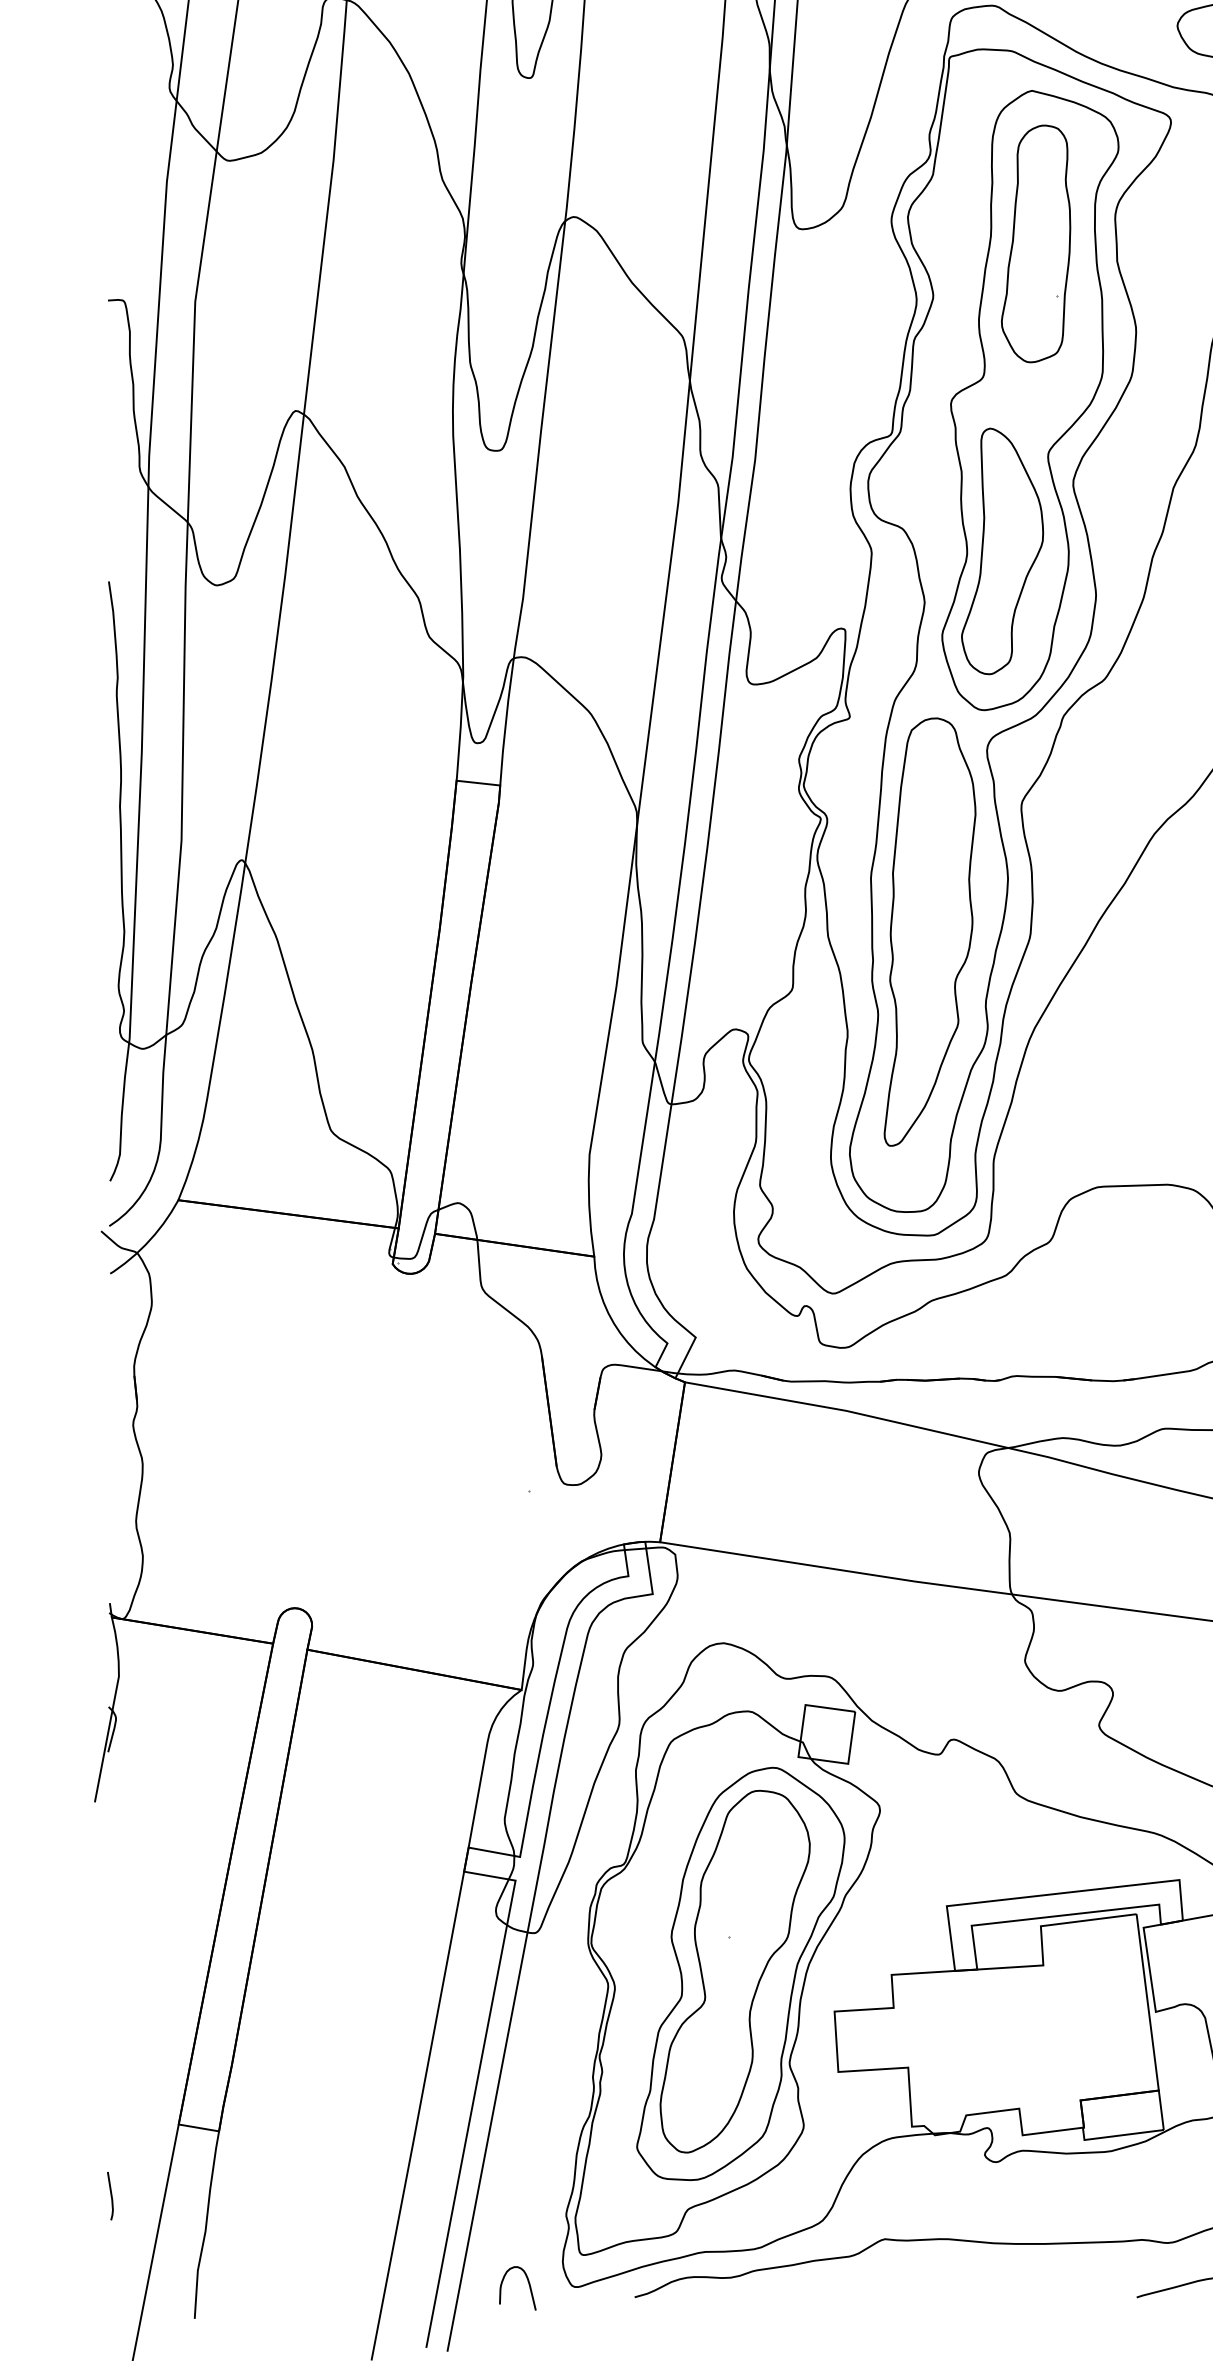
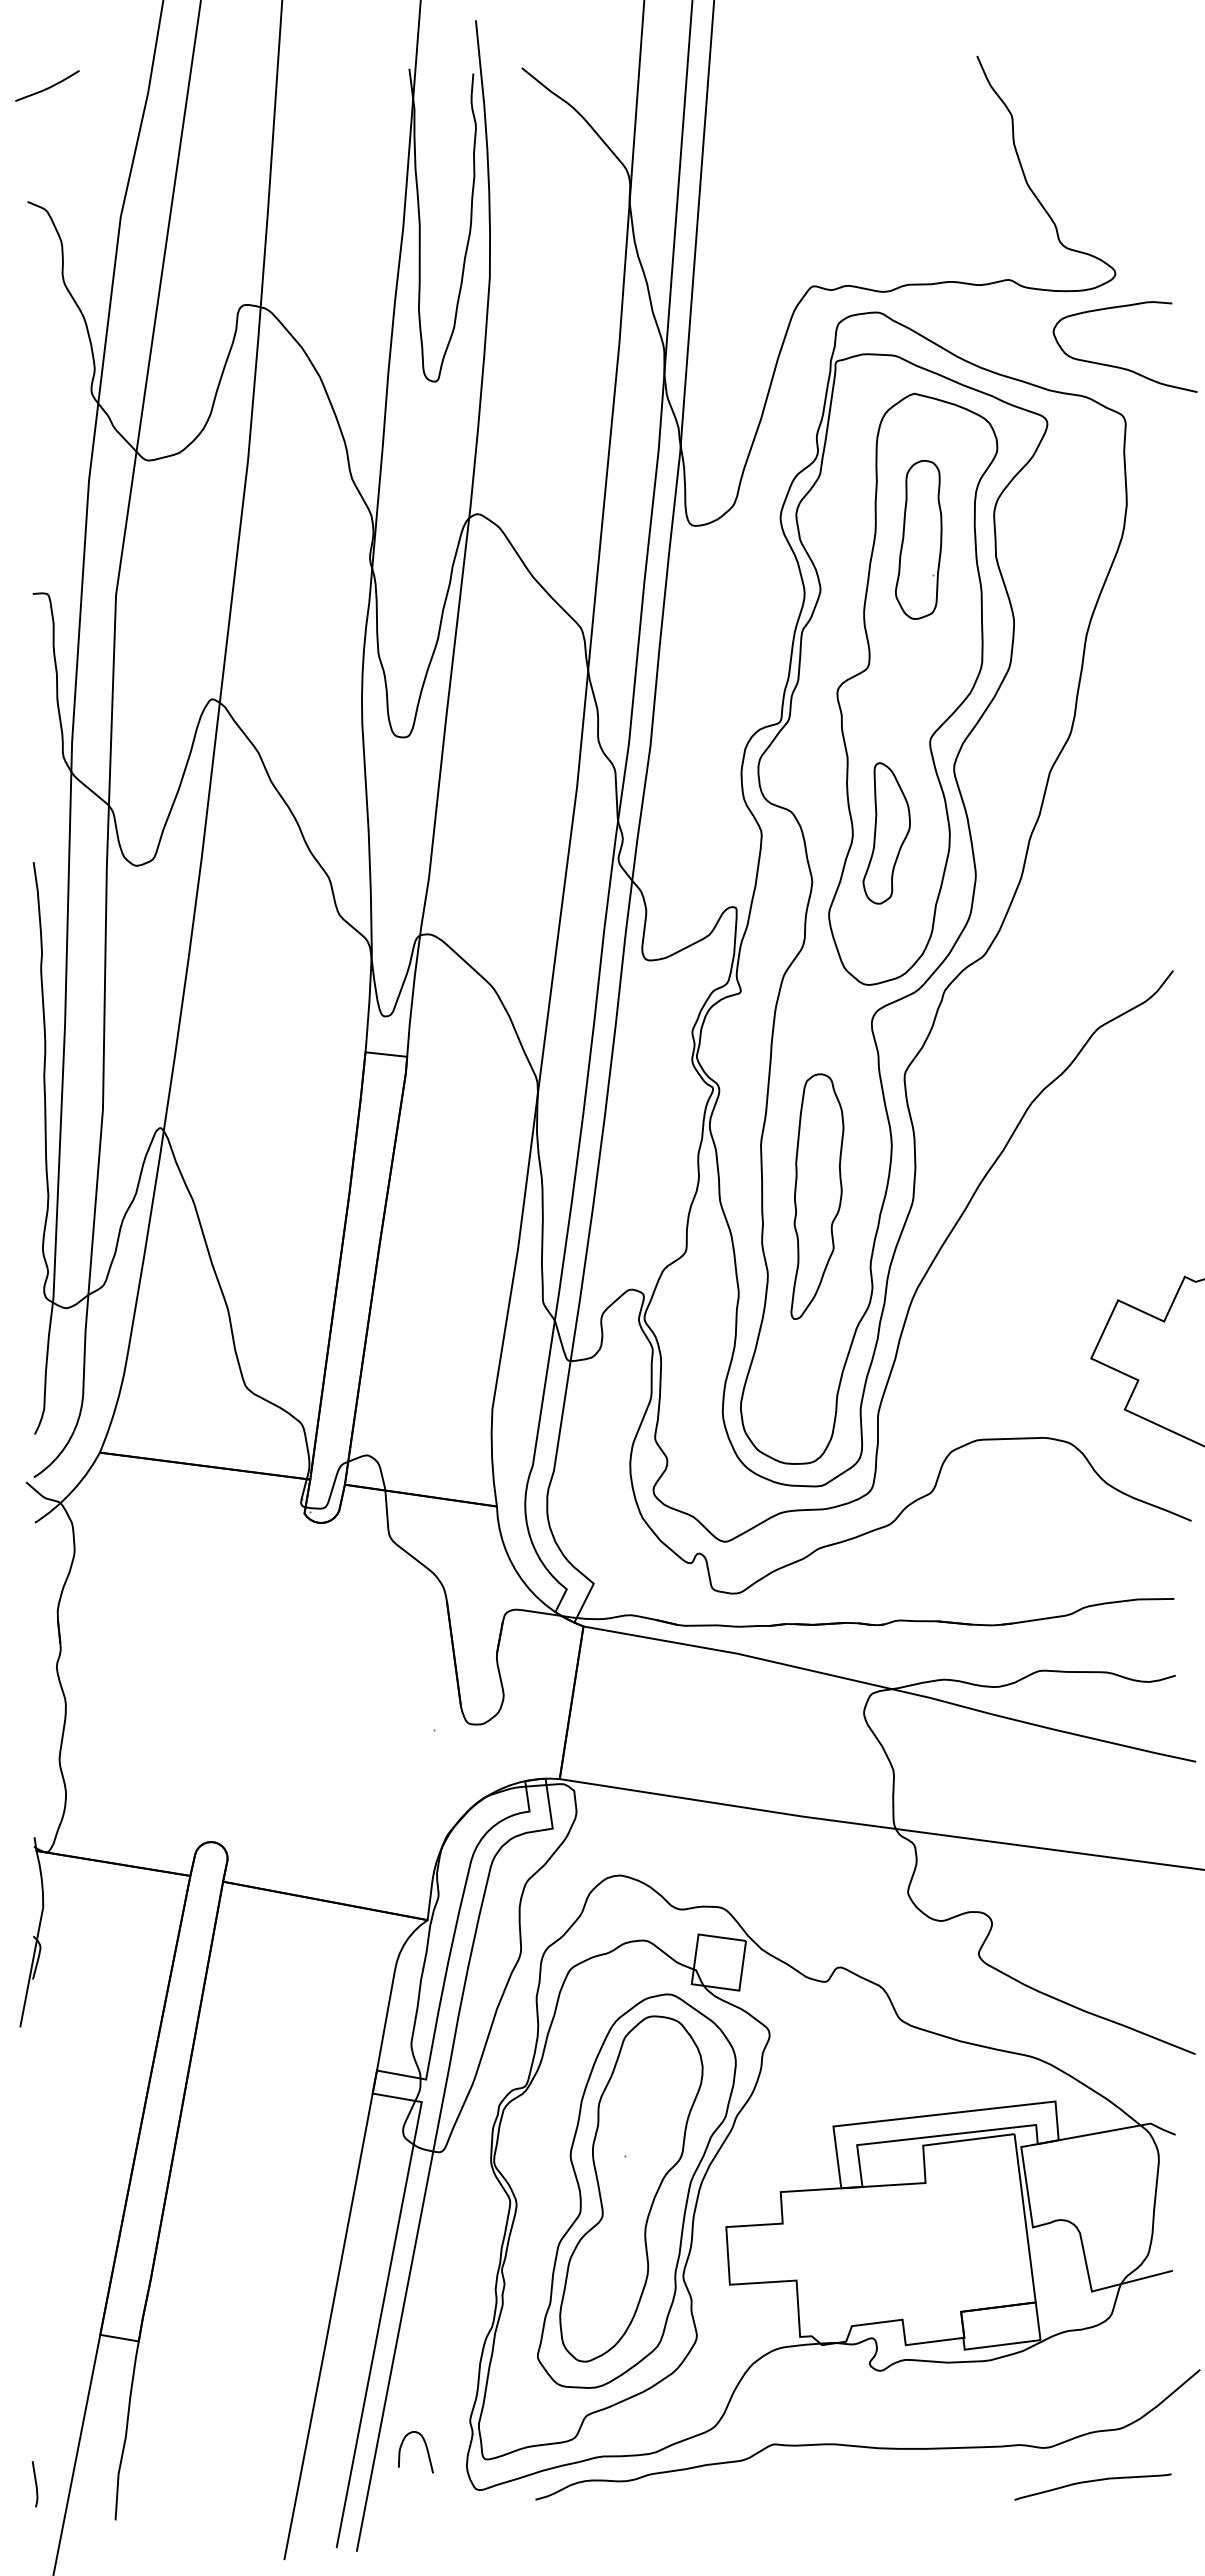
part: (1035, 243) -> (918, 539), size x0.7
part: (1002, 551) -> (886, 833), size x0.6
part: (930, 931) -> (817, 1196), size x0.6
line: (110, 2196) -> (35, 2484), moved
curve: (527, 2283) -> (425, 2447), moved

